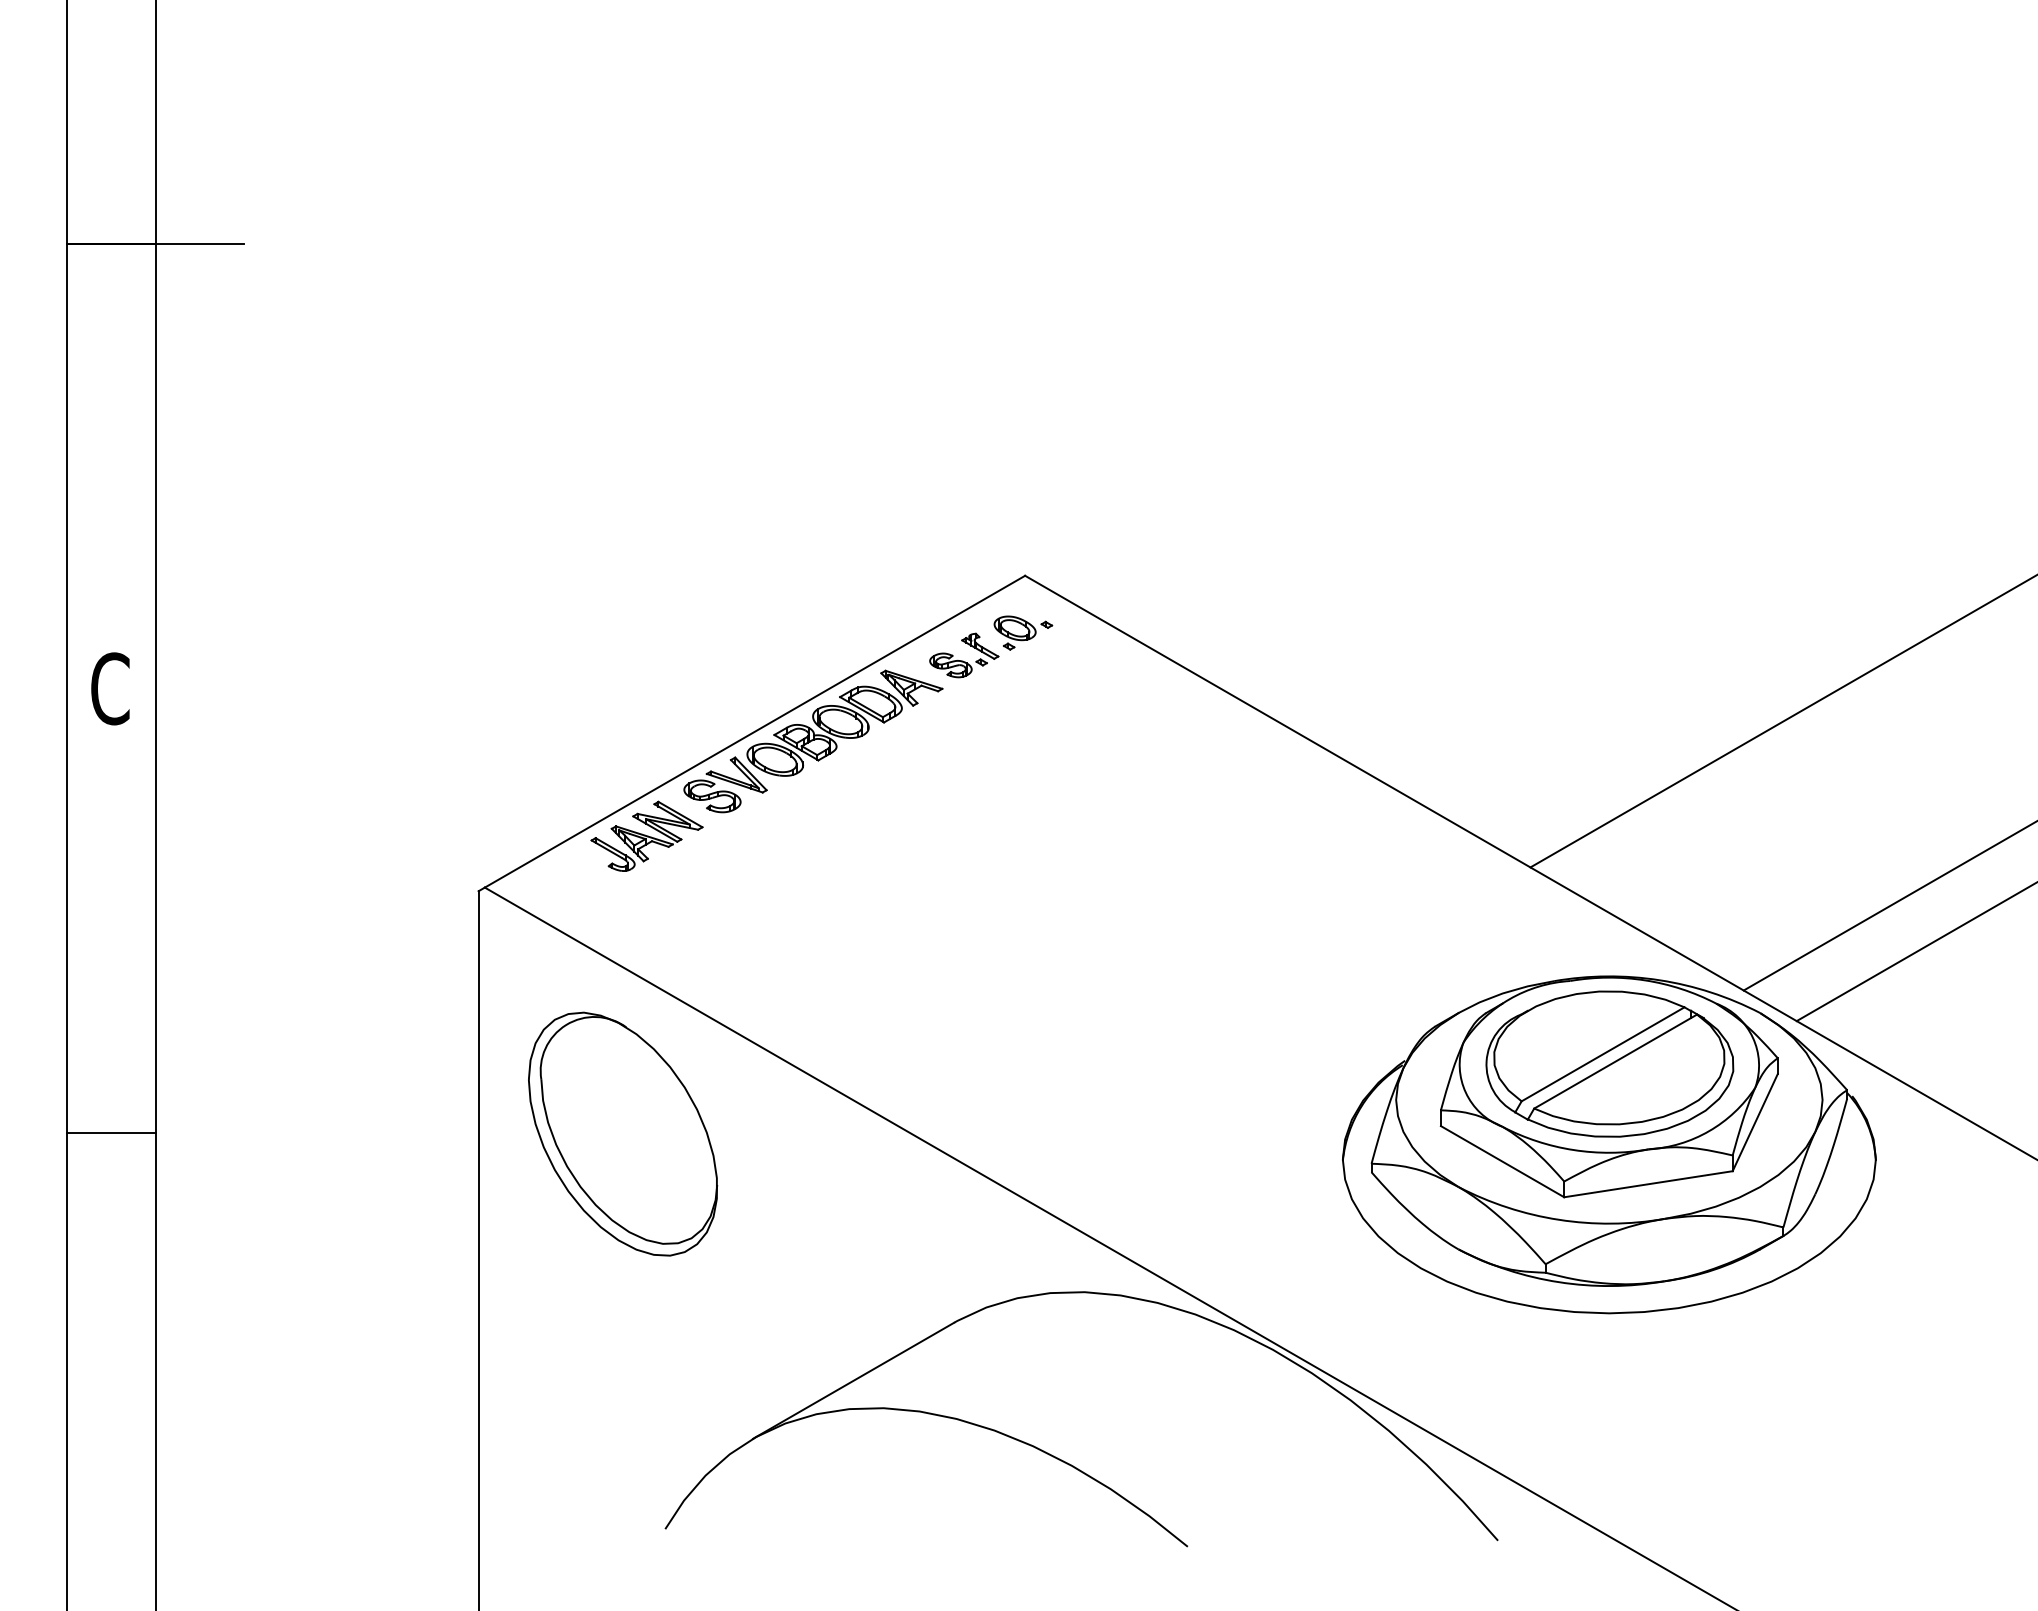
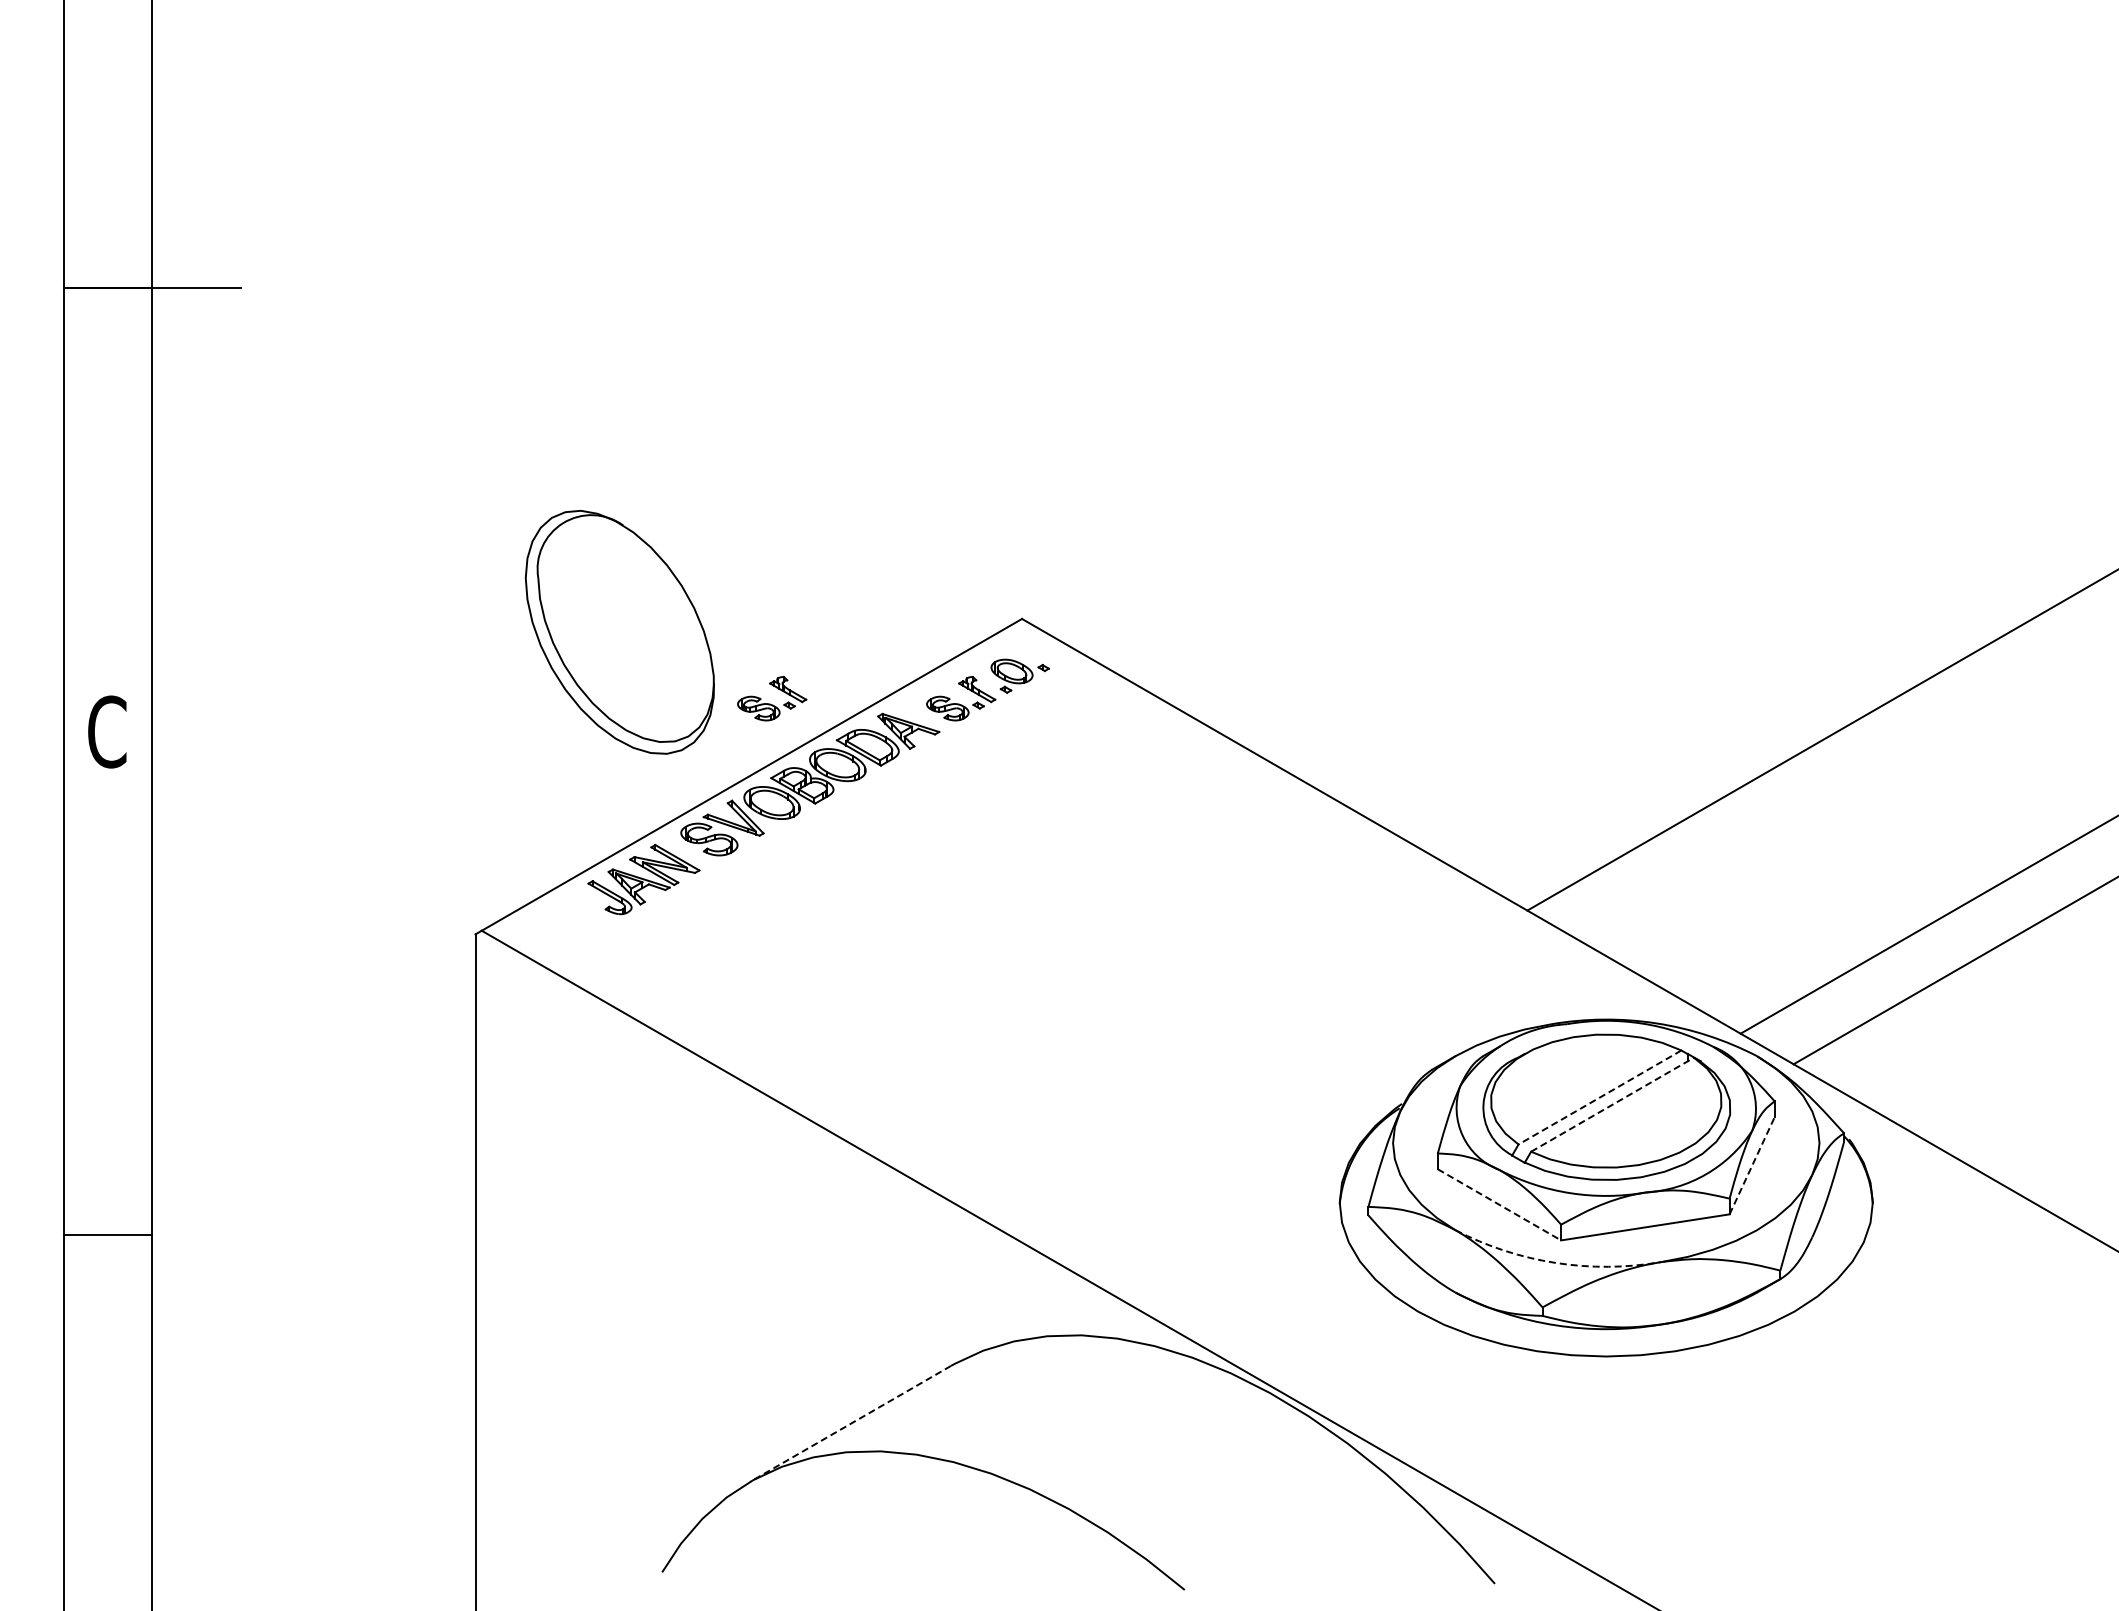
part: (775, 655) -> (772, 698), added
line: (1602, 1054) -> (1599, 1097), solid -> dashed
line: (1615, 1061) -> (1612, 1104), solid -> dashed
line: (1755, 1122) -> (1752, 1165), solid -> dashed
line: (110, 1132) -> (107, 1234), moved
part: (622, 1133) -> (619, 631), moved
line: (1502, 1162) -> (1499, 1205), solid -> dashed
arc: (1558, 1219) -> (1555, 1262), solid -> dashed
line: (853, 1381) -> (850, 1424), solid -> dashed

